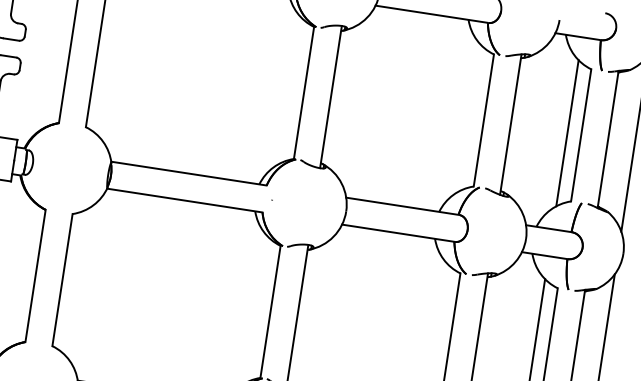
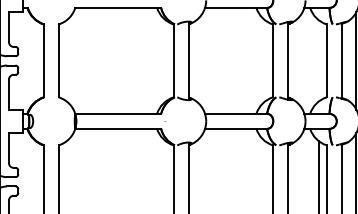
line: (568, 132) -> (319, 60), removed

